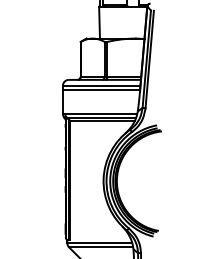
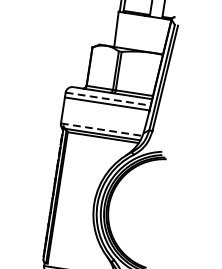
line: (101, 85) -> (108, 98), solid -> dashed
line: (100, 113) -> (102, 129), solid -> dashed

